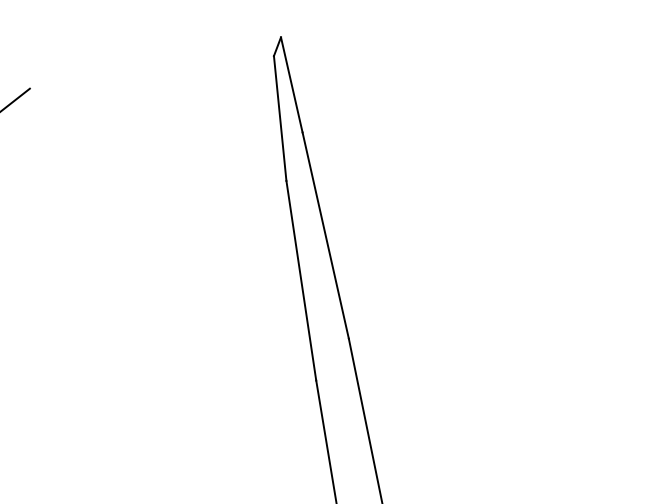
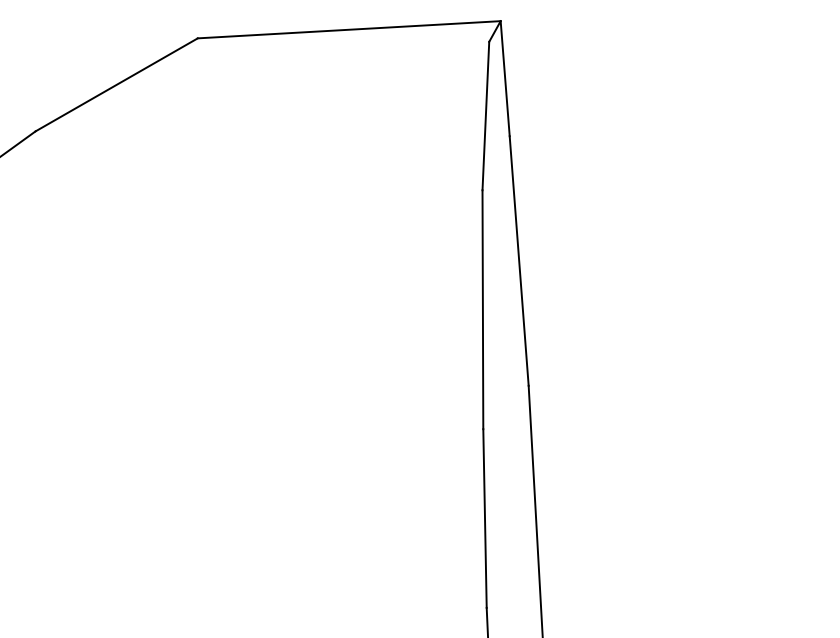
line: (154, 62) -> (348, 29), added

